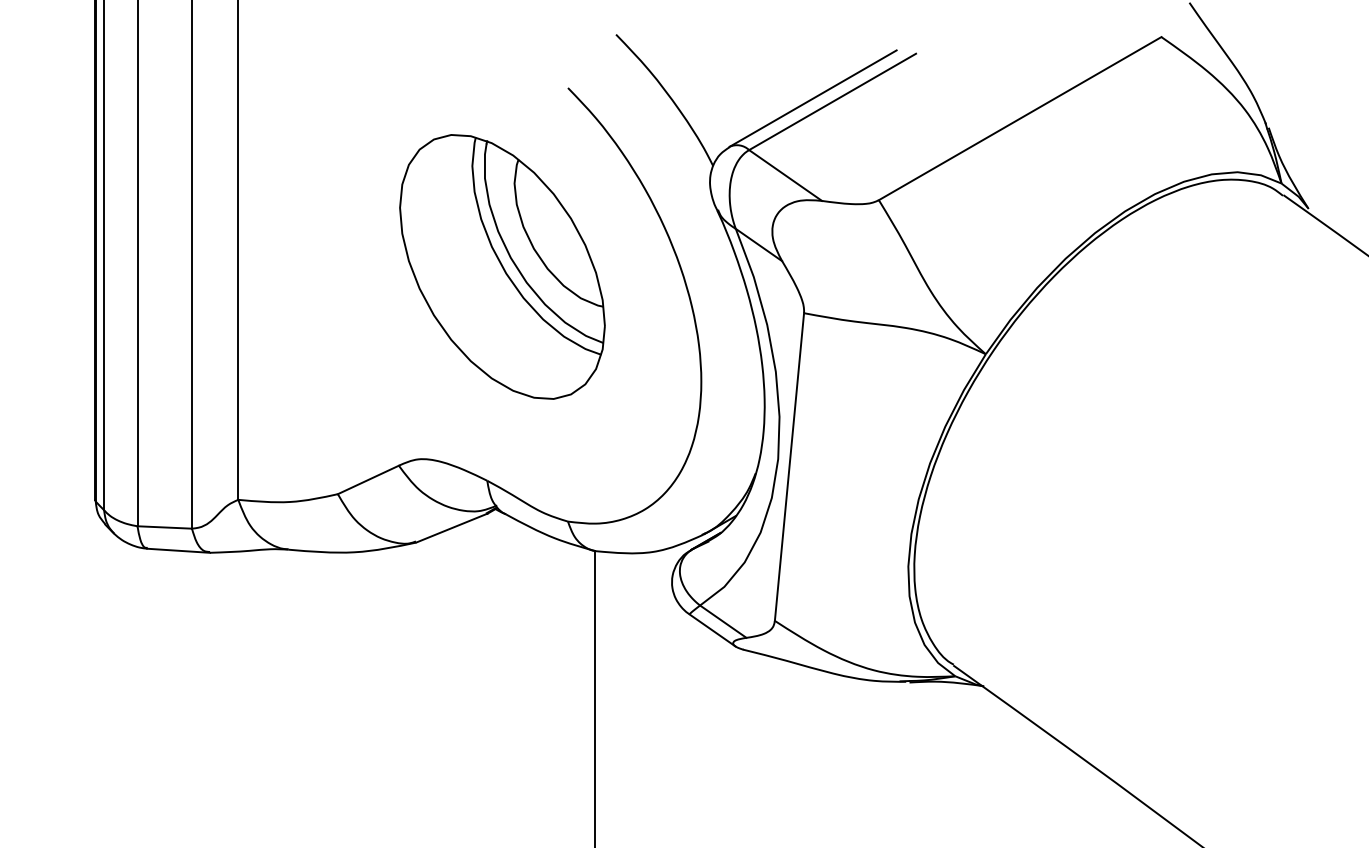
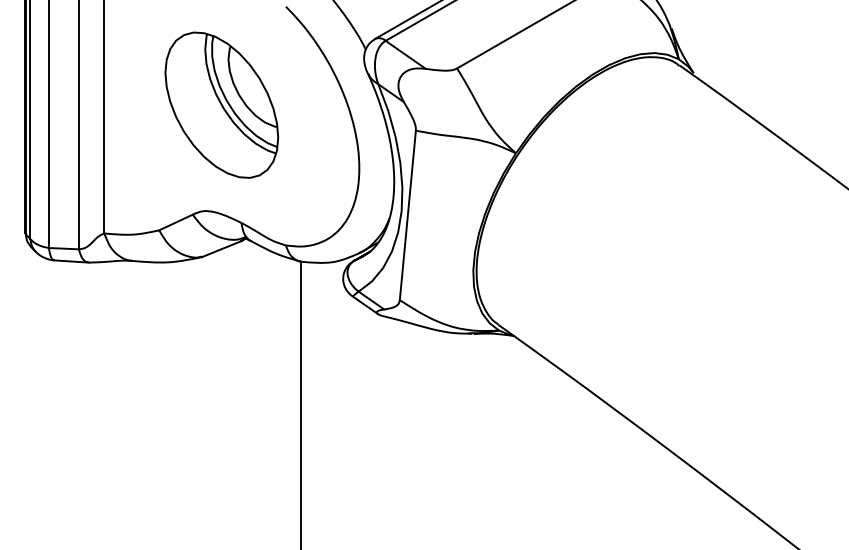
part: (501, 265) -> (221, 104), moved

